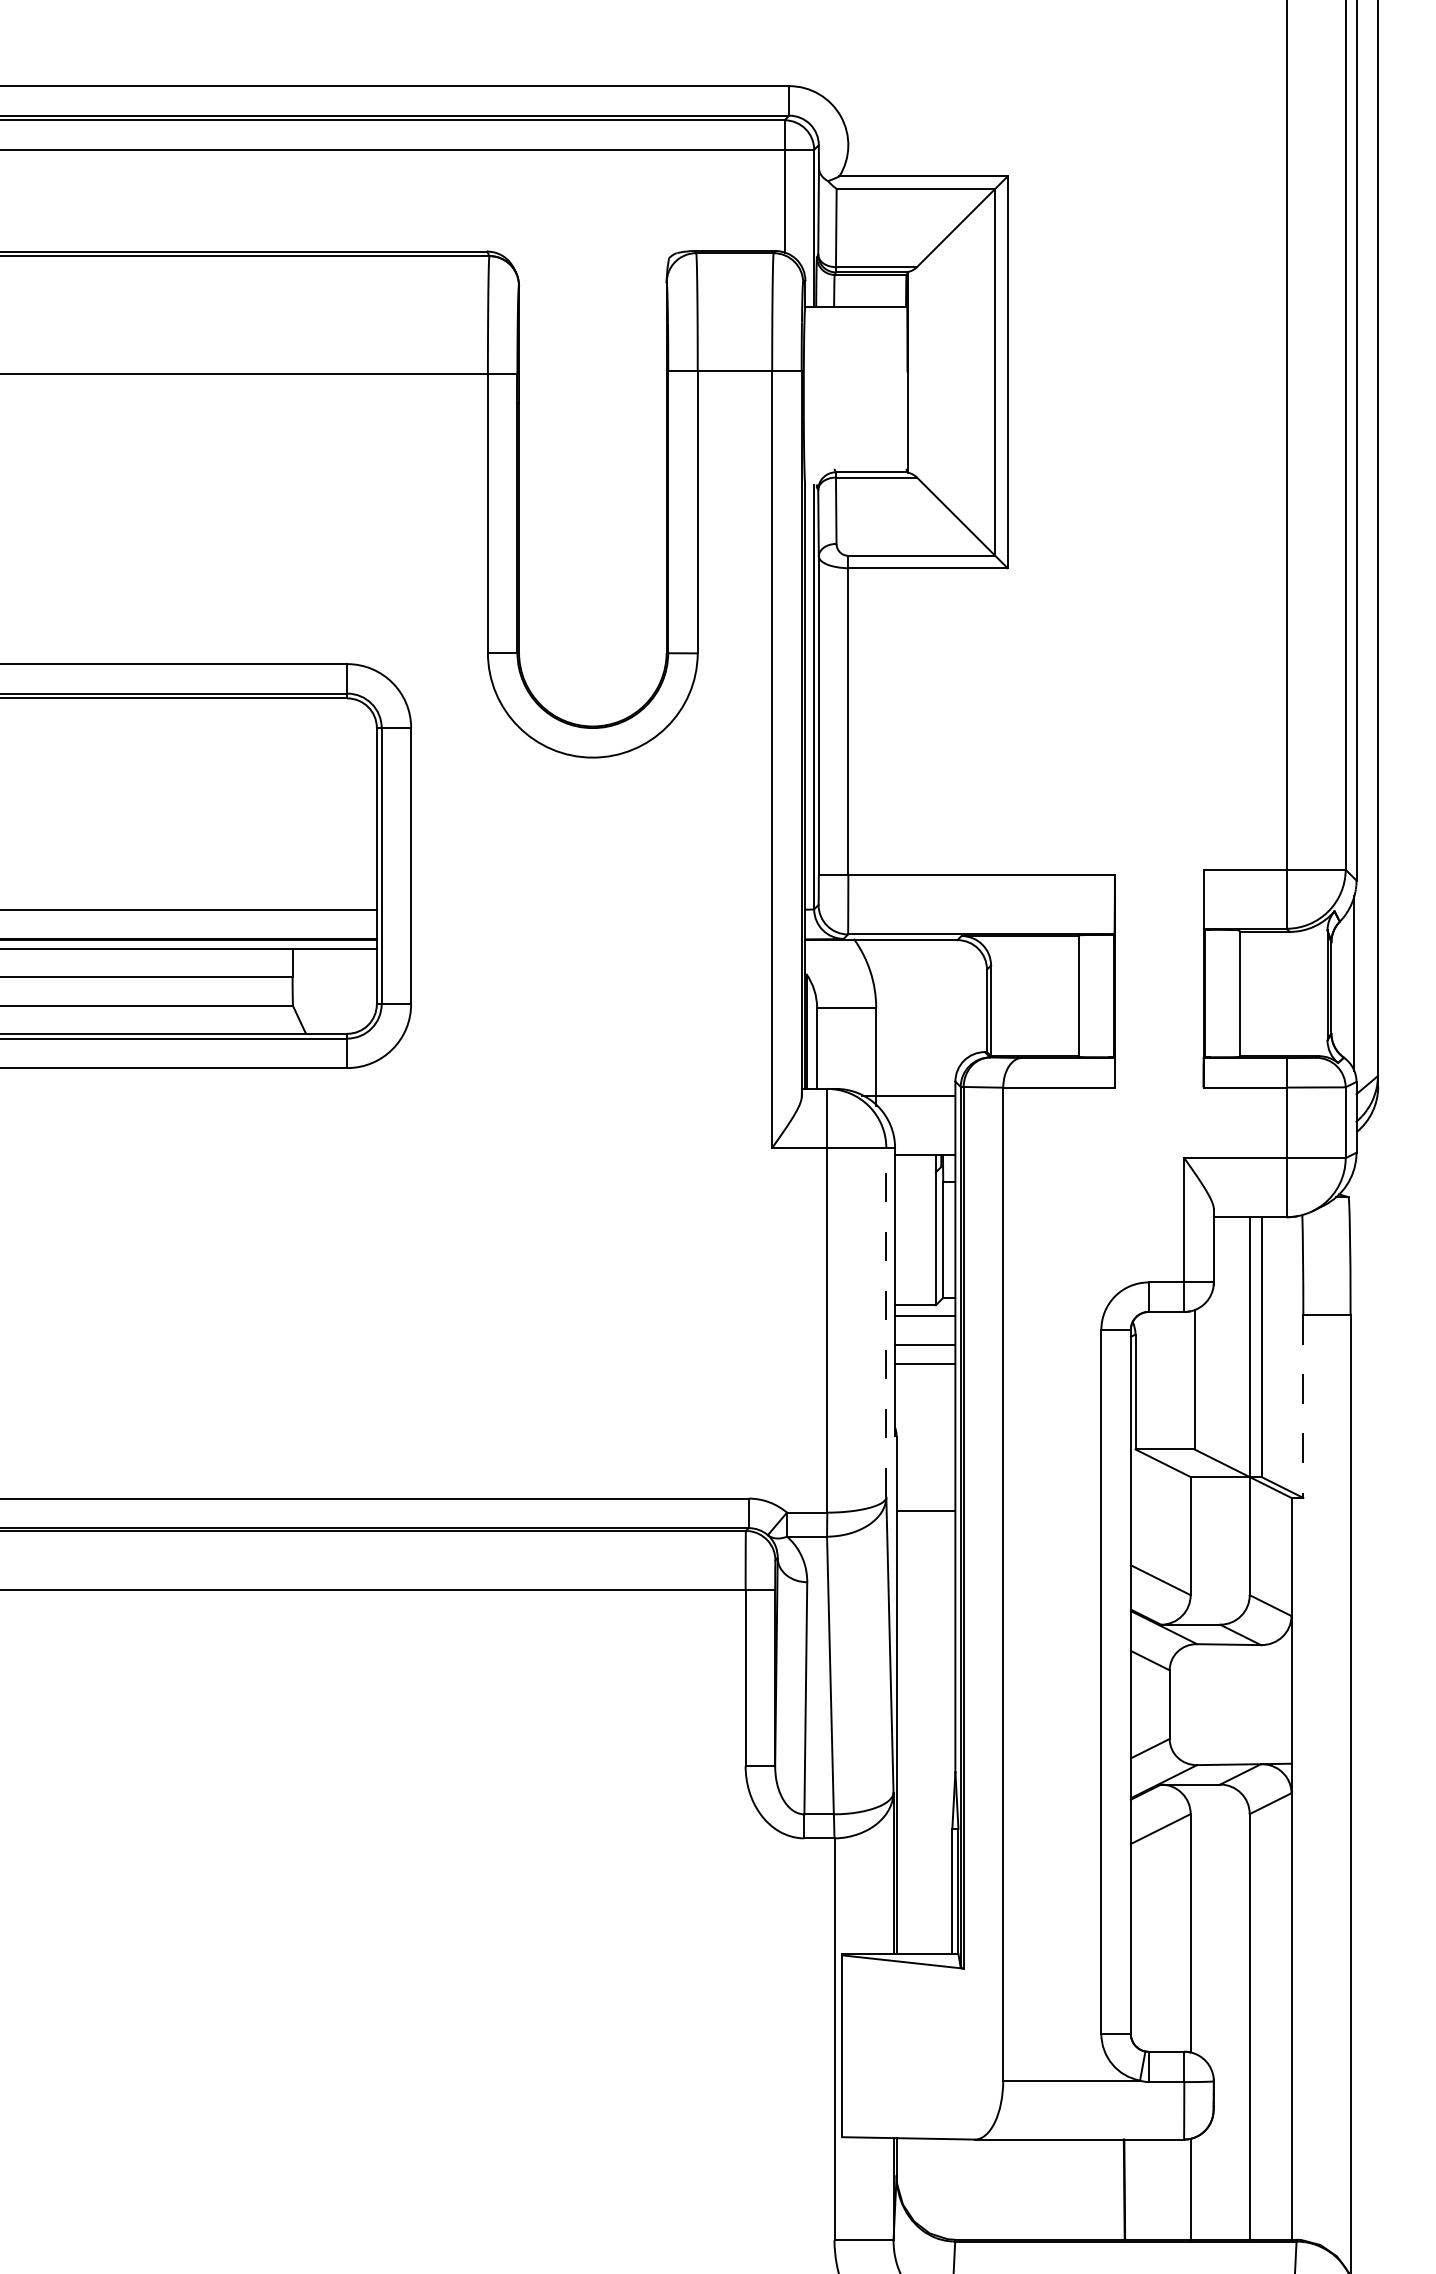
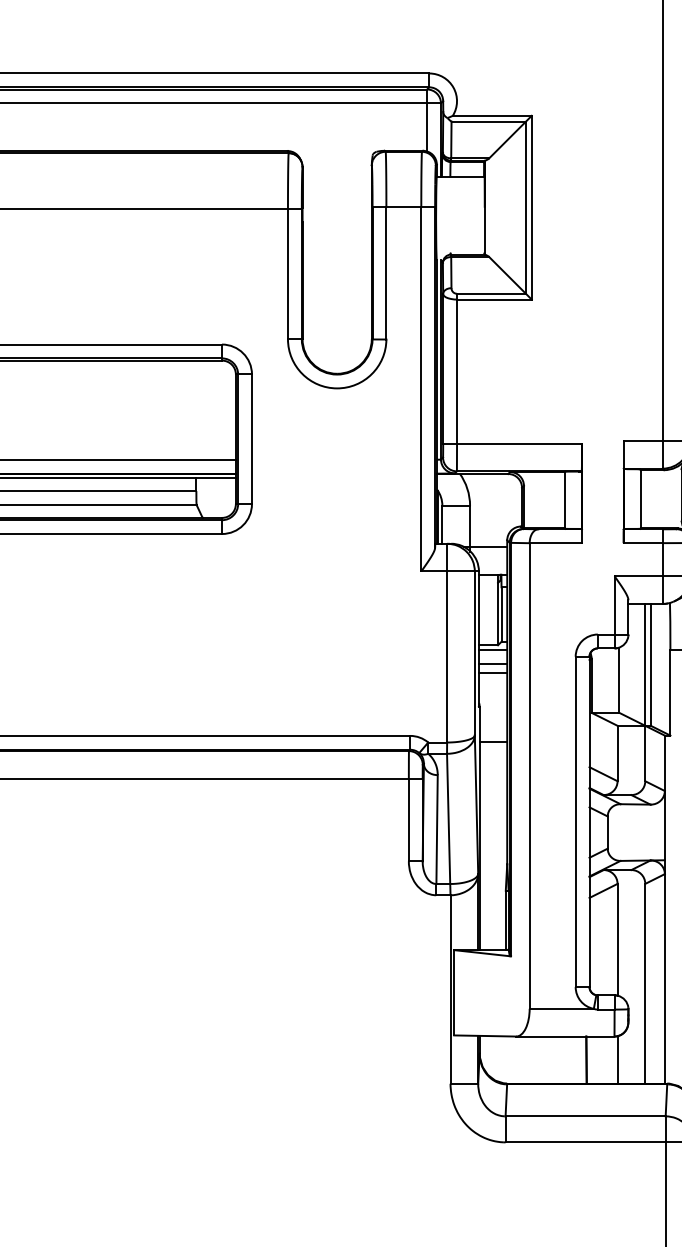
line: (885, 1322) -> (474, 653), dashed -> solid
line: (1303, 1405) -> (670, 692), dashed -> solid

